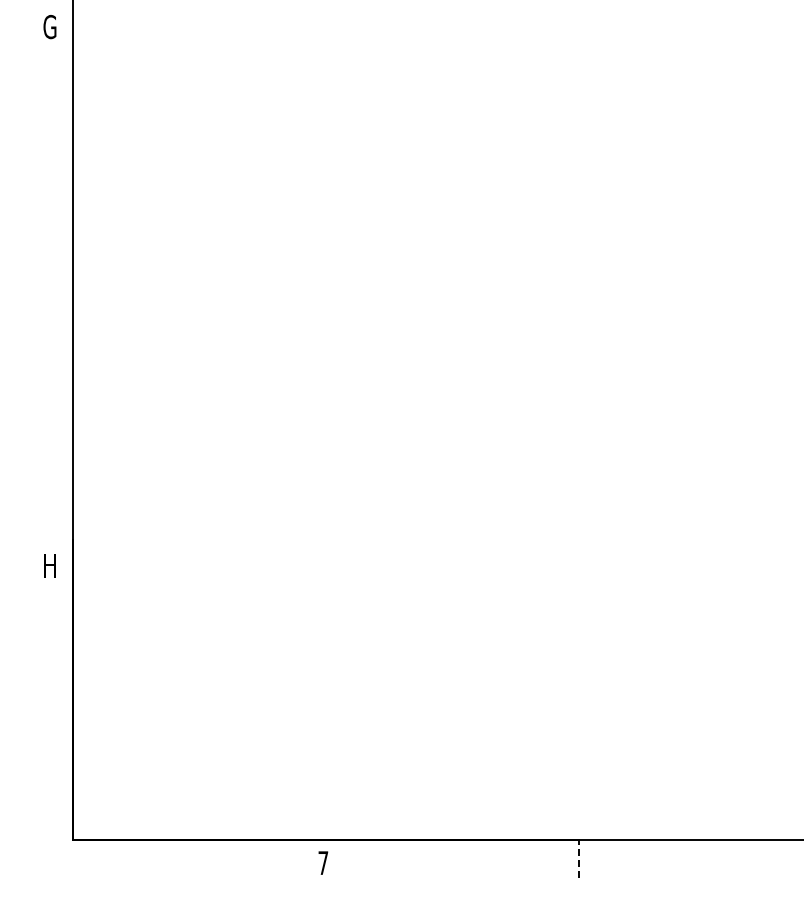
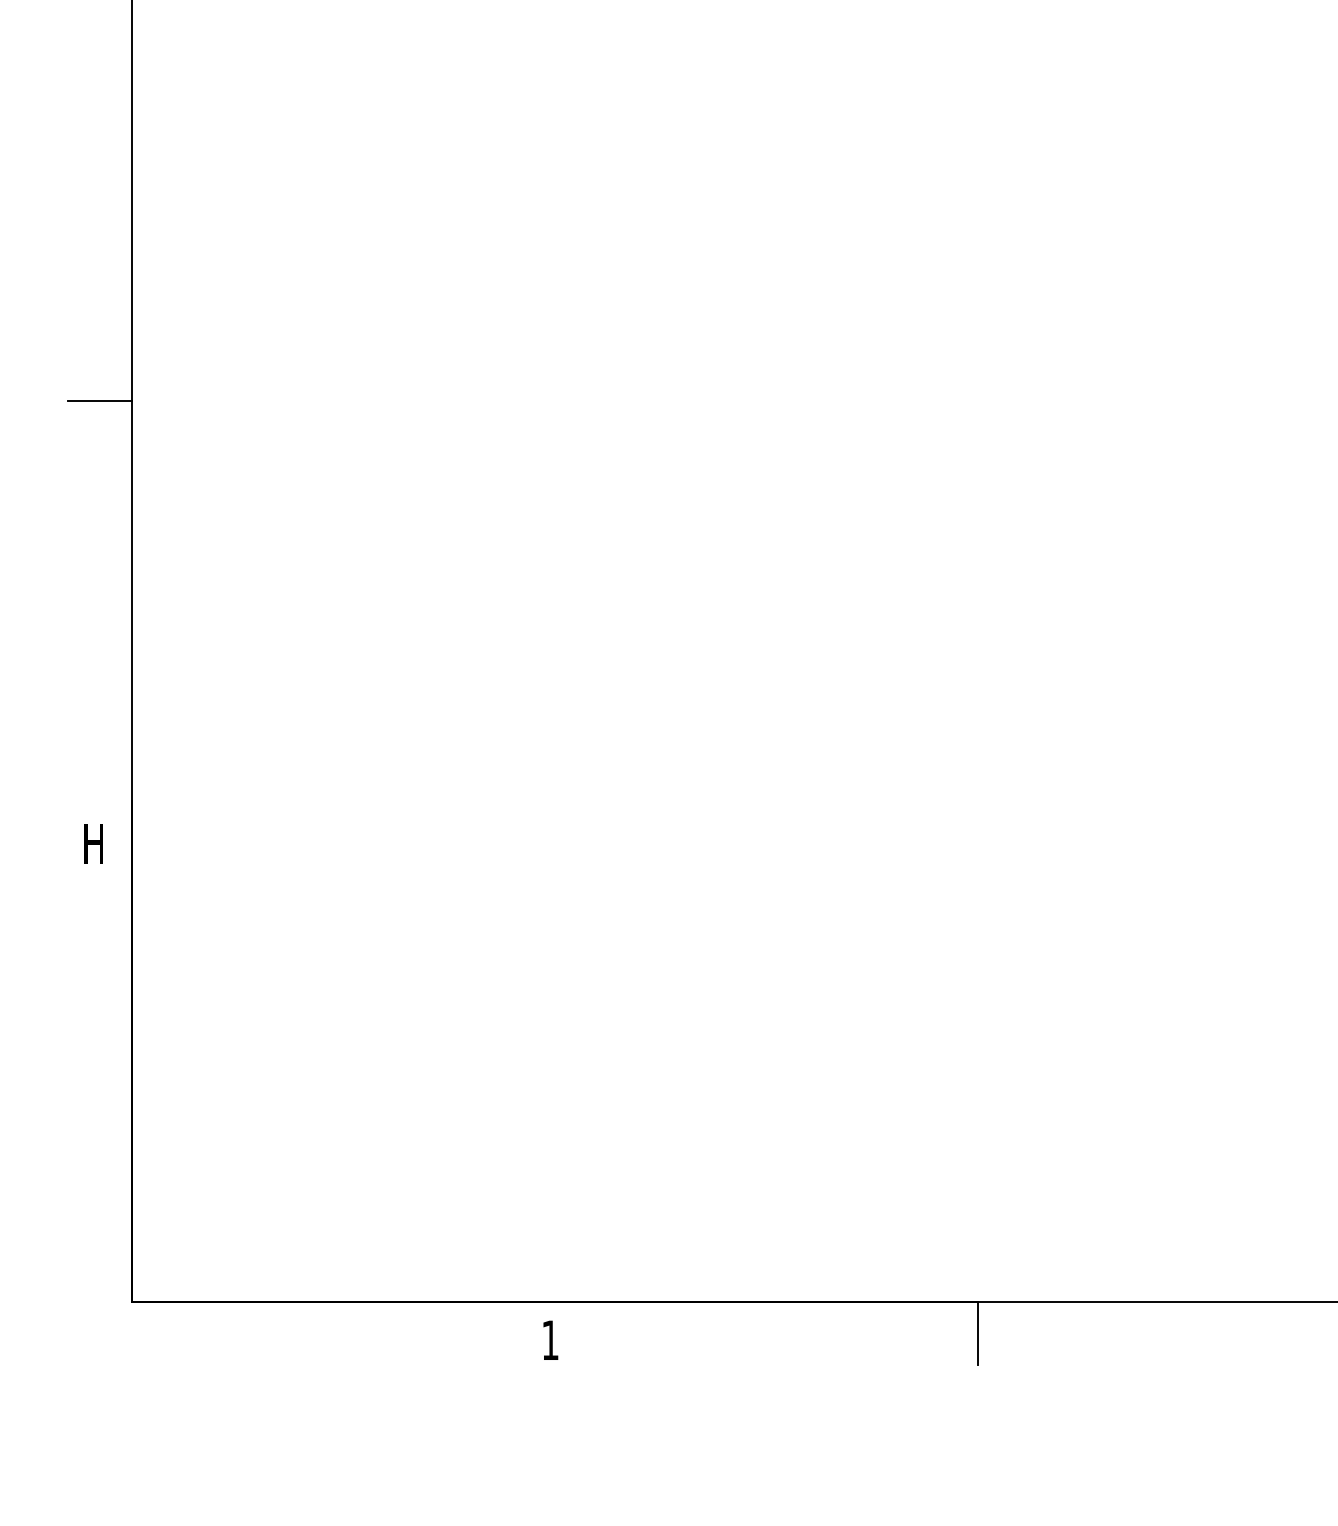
line: (53, 300) -> (99, 400), added
line: (579, 858) -> (978, 1332), dashed -> solid
text: (323, 862) -> (550, 1339), 7 -> 1

